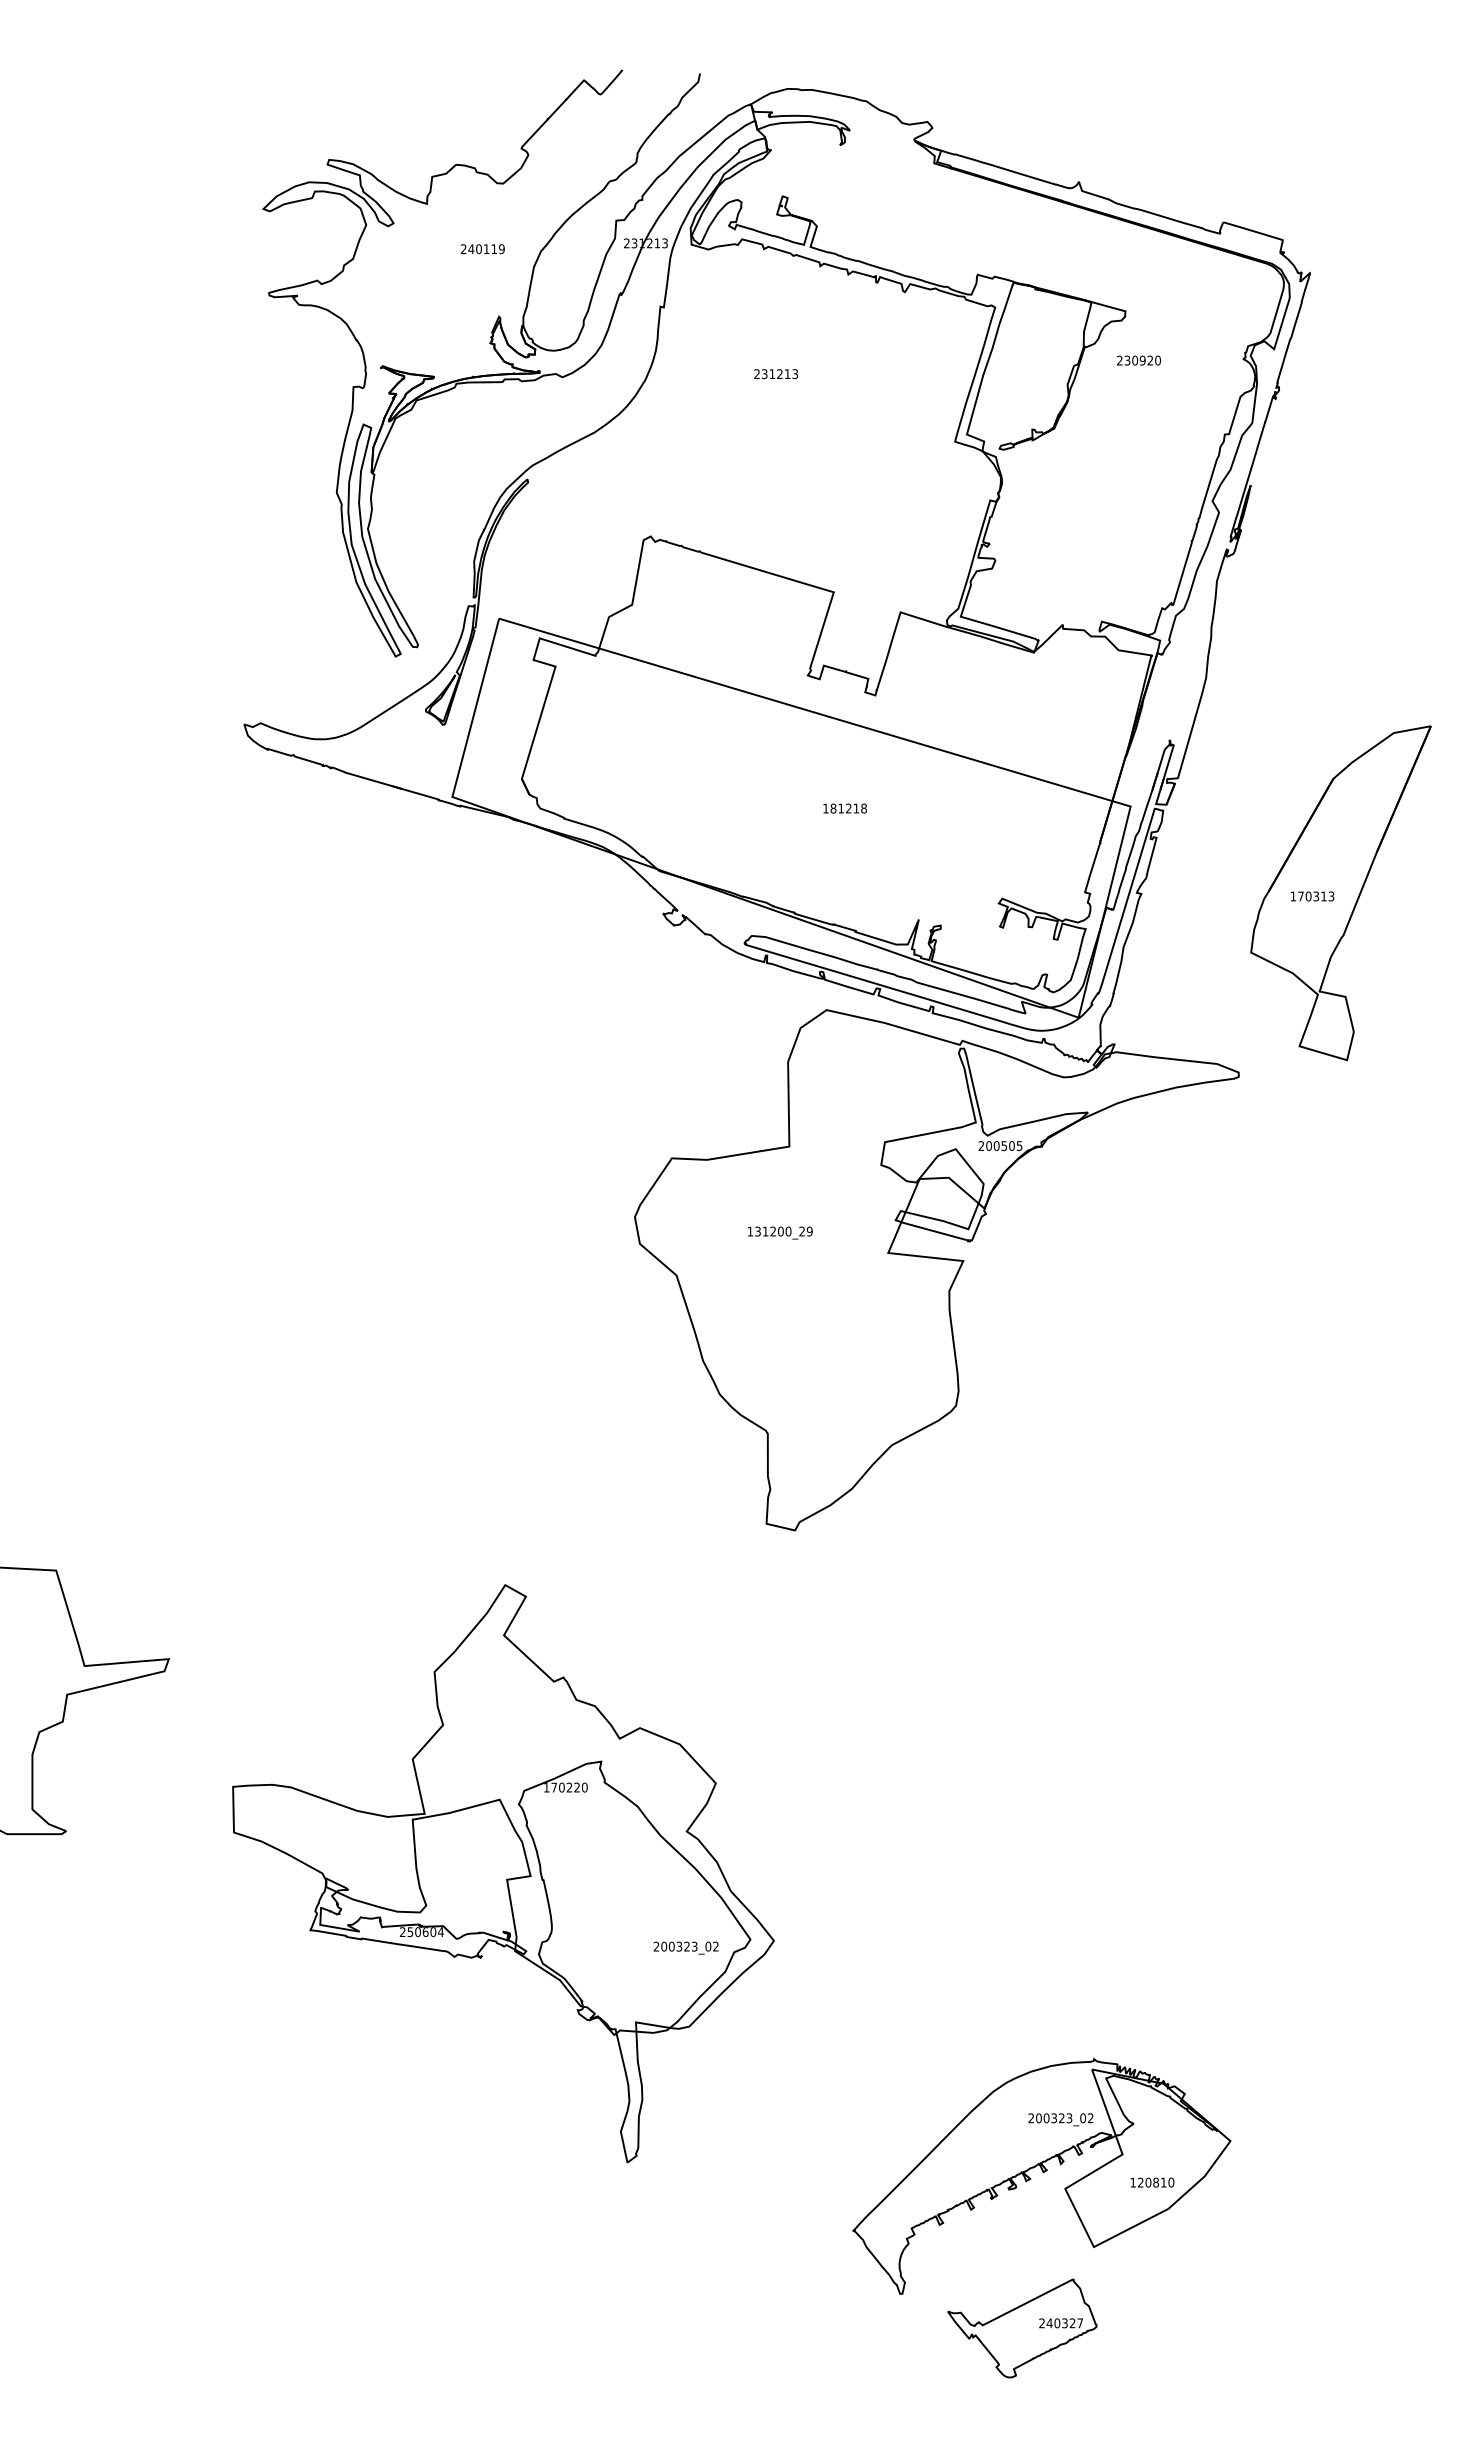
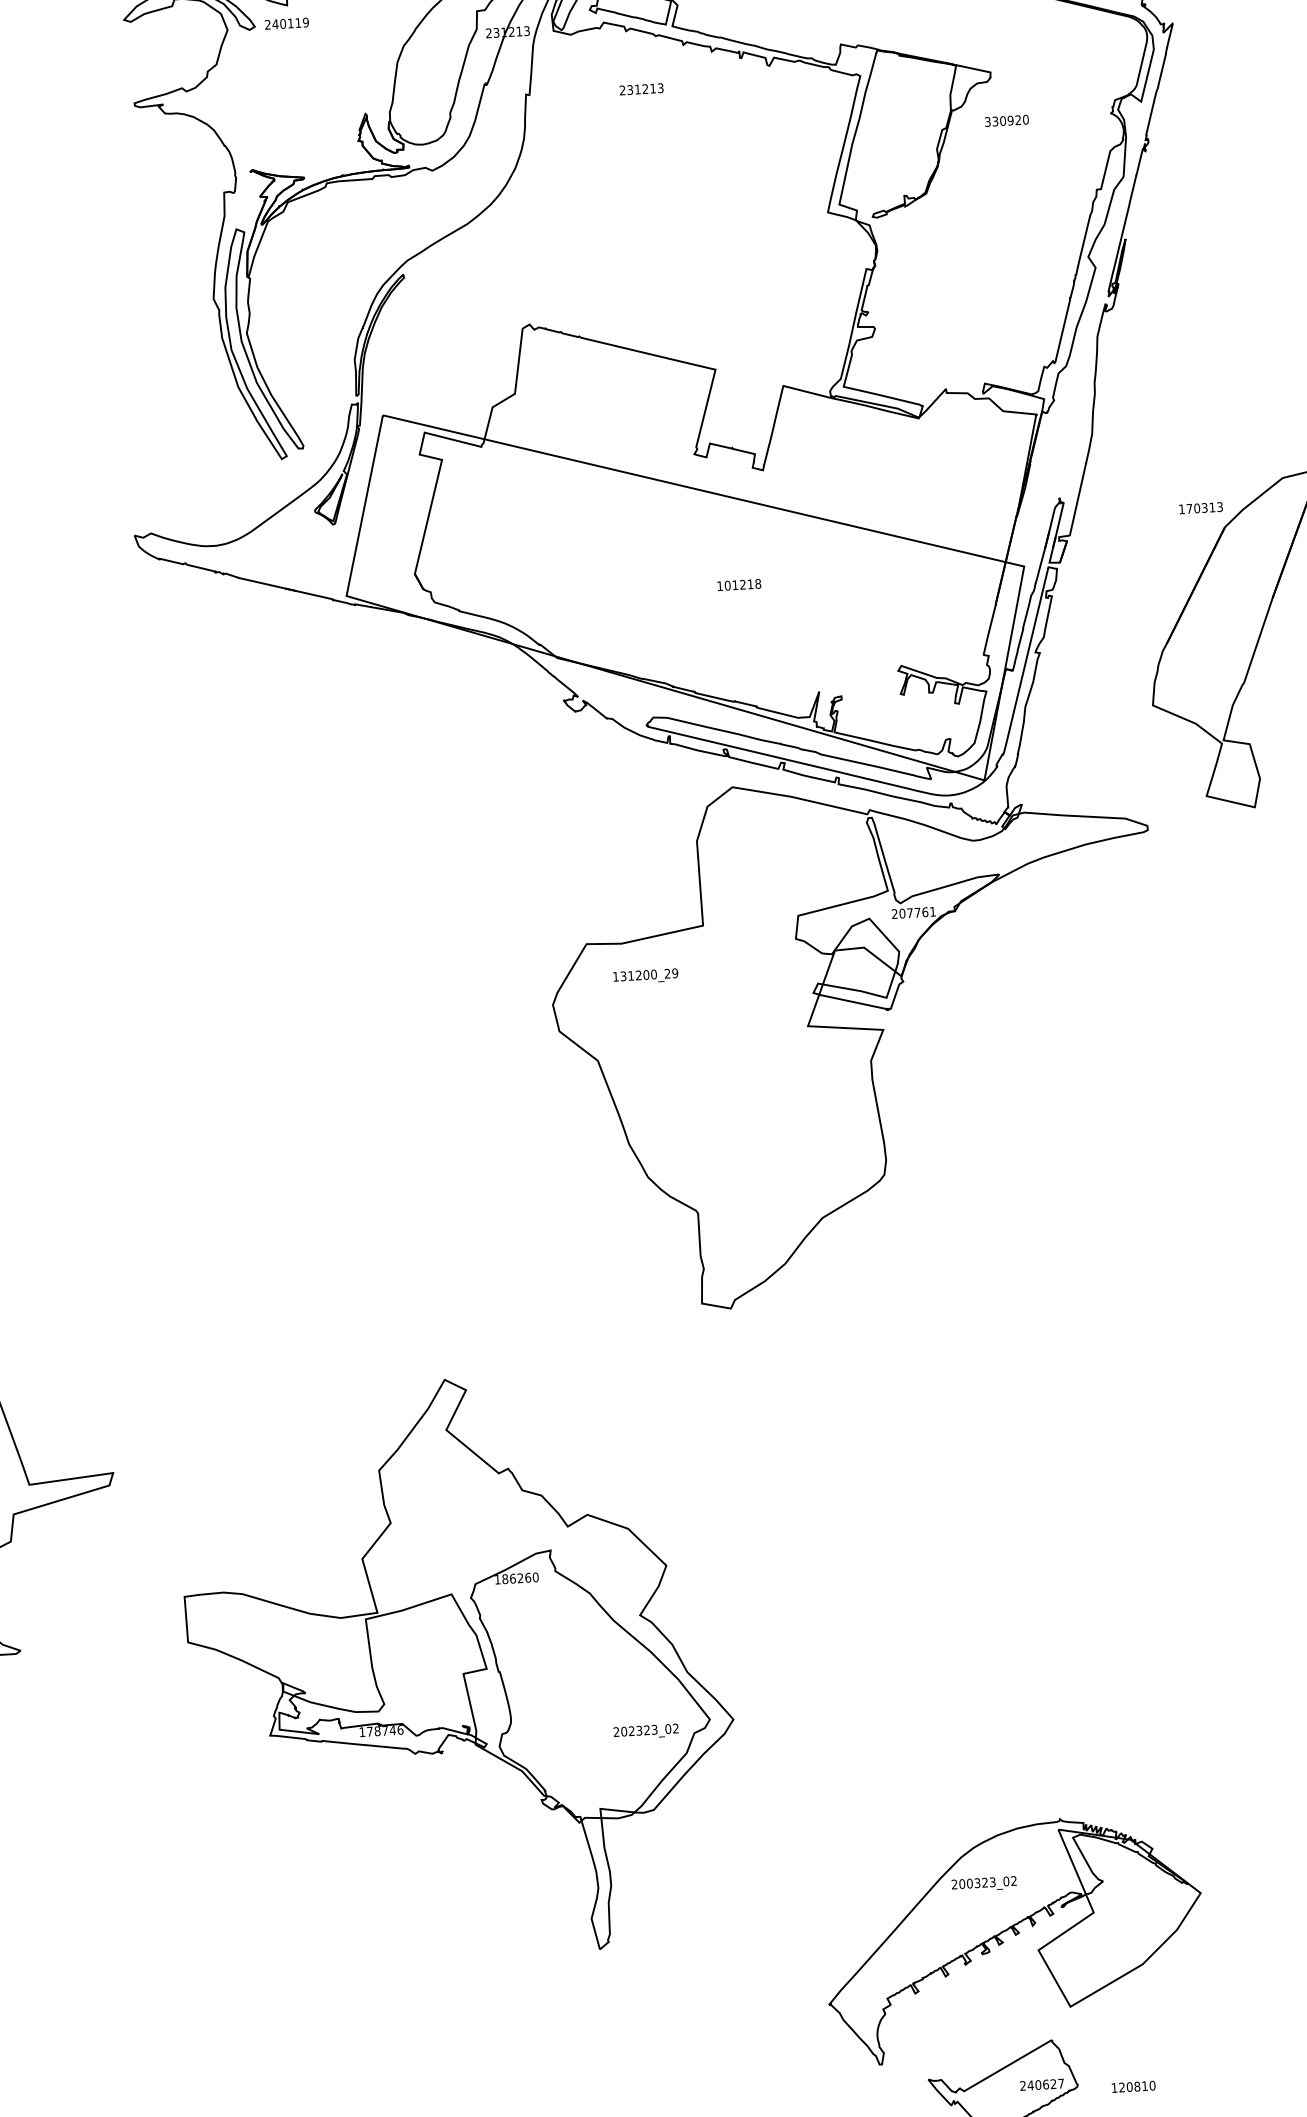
text: (482, 249) -> (286, 24), moved
text: (1119, 360) -> (987, 121), 230920 -> 330920
text: (775, 374) -> (641, 89), moved
text: (833, 808) -> (727, 585), 181218 -> 101218
text: (1312, 896) -> (1201, 508), moved
text: (1007, 1145) -> (920, 912), 200505 -> 207761
text: (780, 1232) -> (646, 975), moved
text: (565, 1787) -> (516, 1578), 170220 -> 186260
text: (421, 1932) -> (381, 1731), 250604 -> 178746
text: (671, 1946) -> (631, 1731), 200323_02 -> 202323_02
text: (1060, 2119) -> (983, 1884), moved
text: (1152, 2182) -> (1133, 2086), moved
text: (1064, 2323) -> (1045, 2084), 240327 -> 240627

